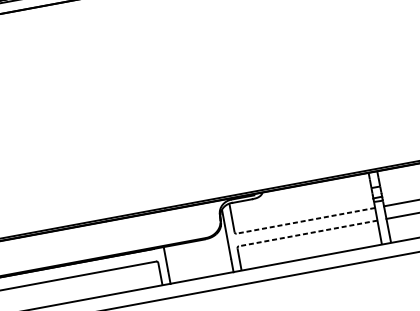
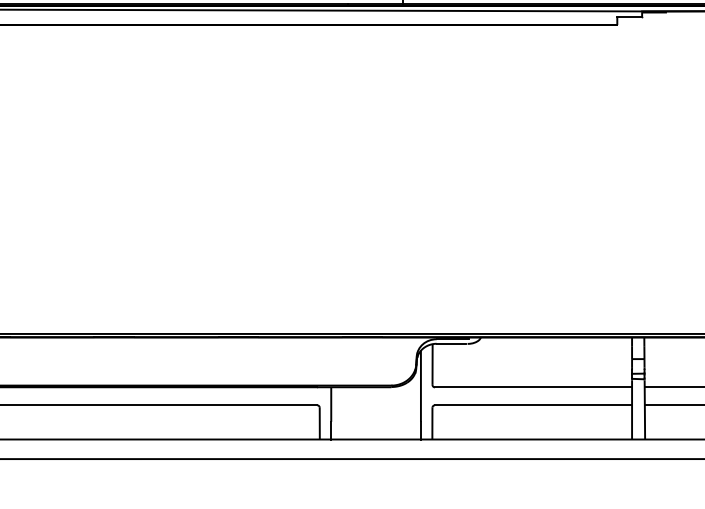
line: (305, 220) -> (533, 387), dashed -> solid
line: (308, 233) -> (533, 405), dashed -> solid

